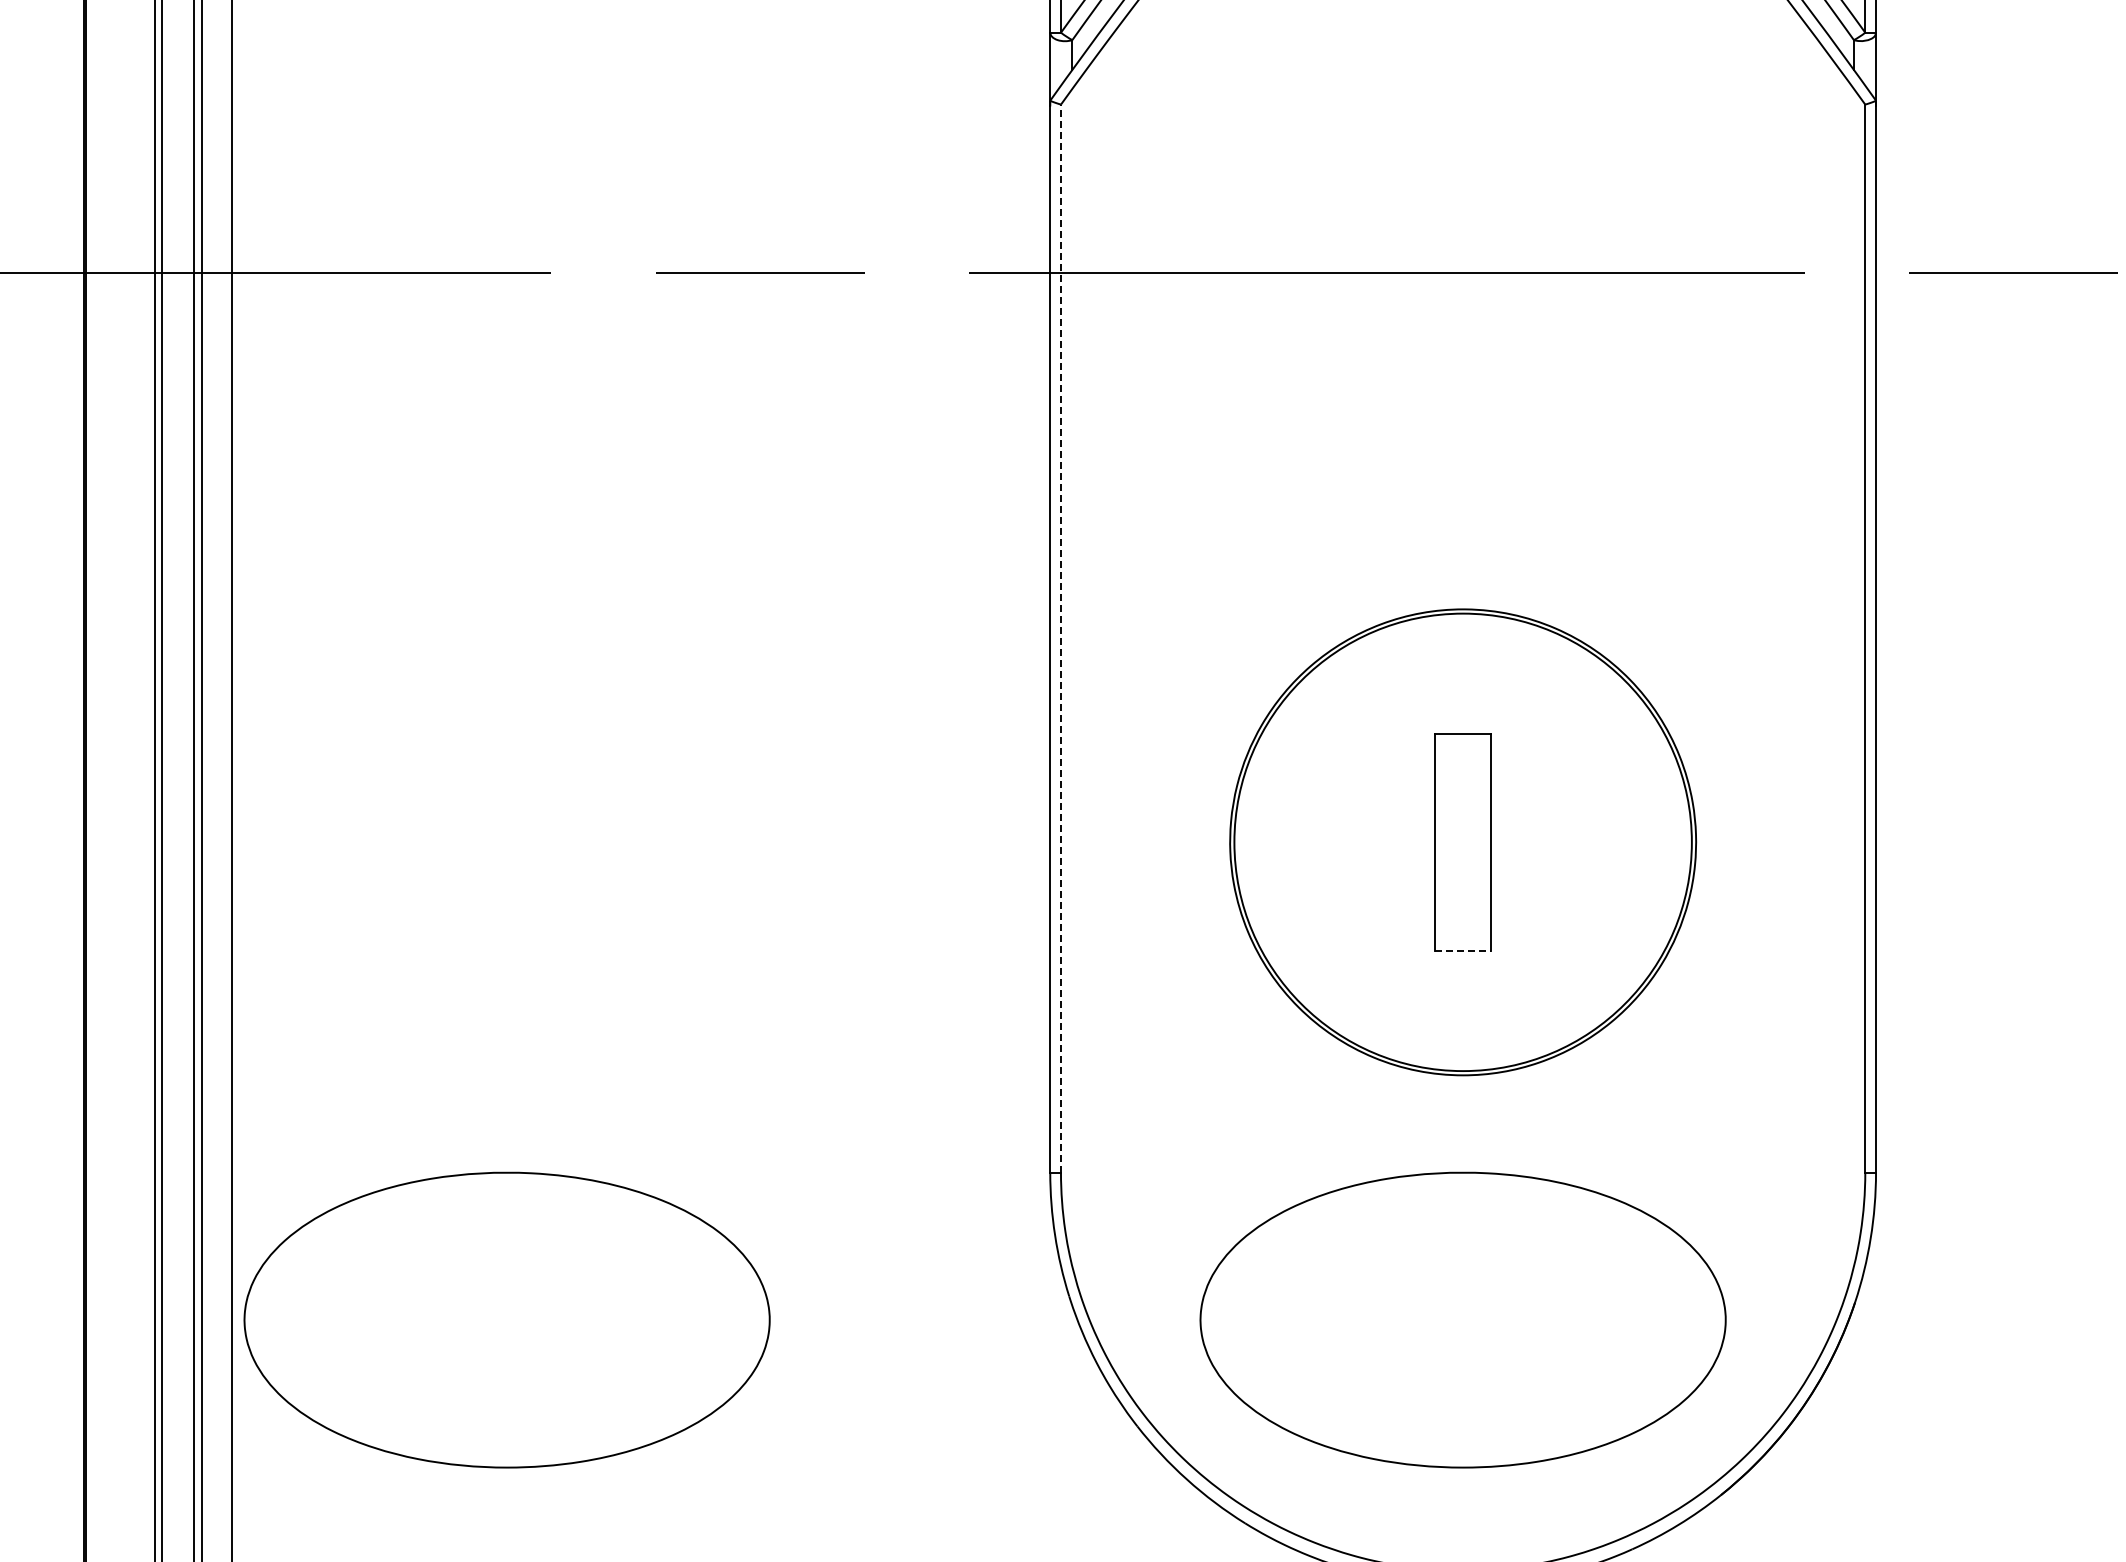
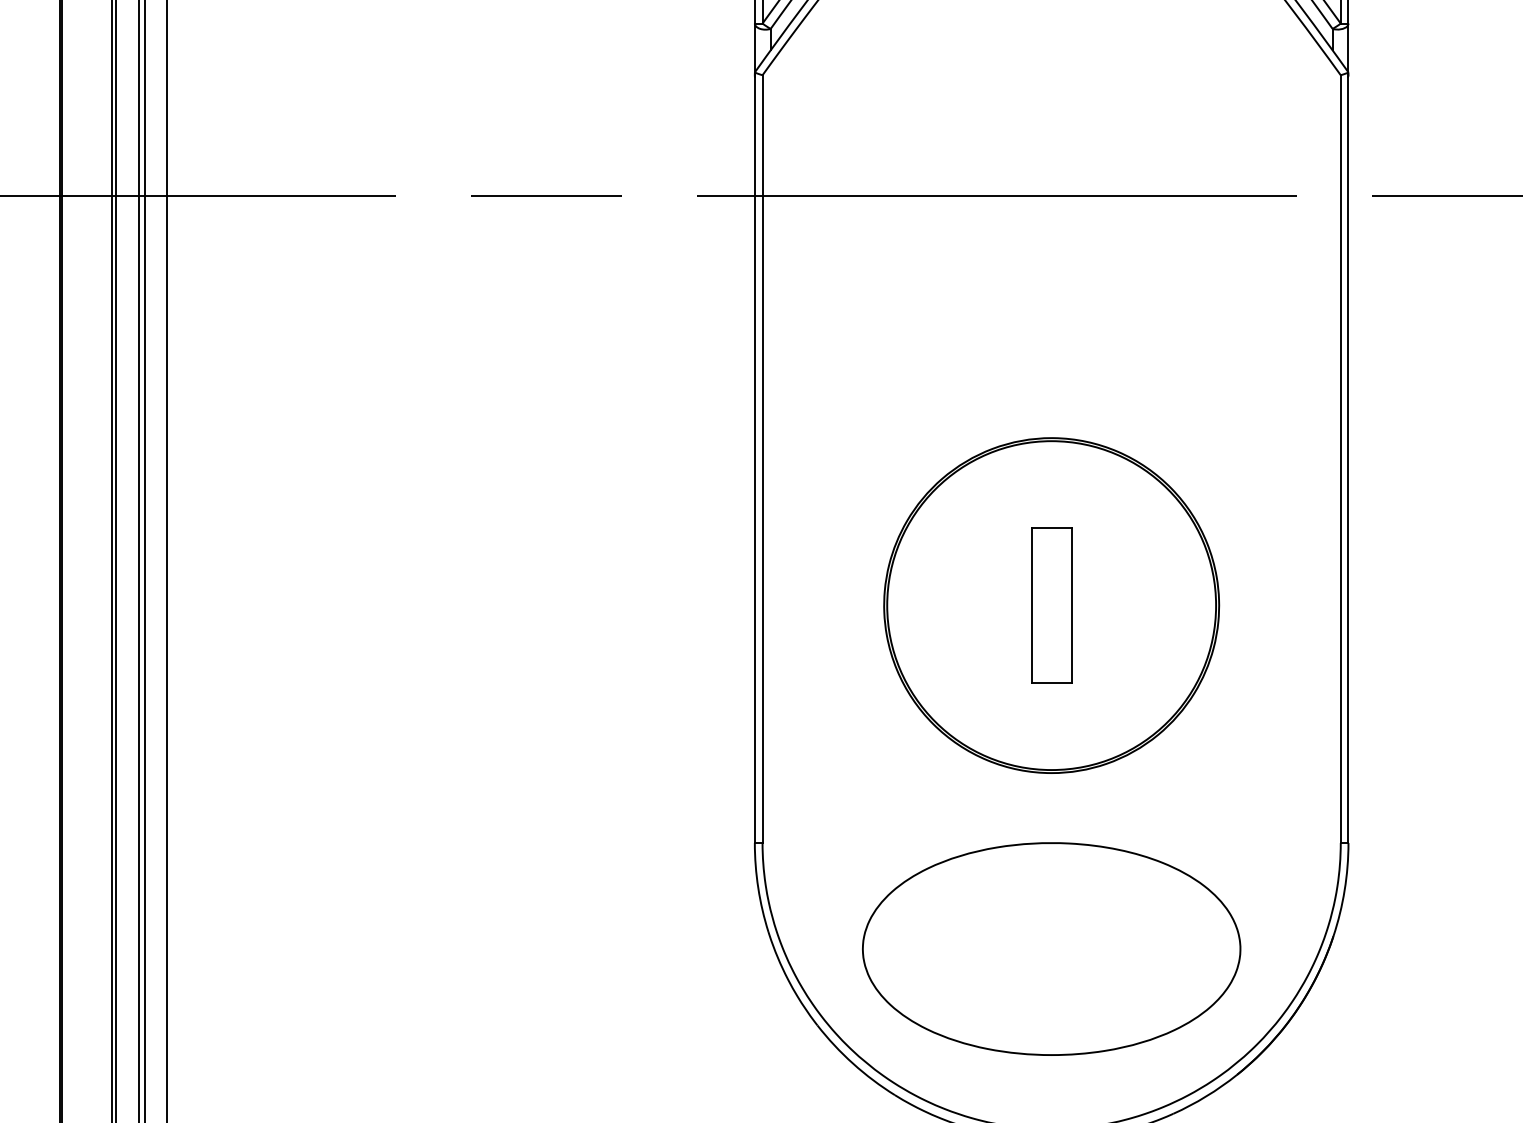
line: (1060, 638) -> (762, 459), dashed -> solid
line: (1463, 950) -> (1051, 683), dashed -> solid
part: (506, 1319) -> (363, 948), removed

